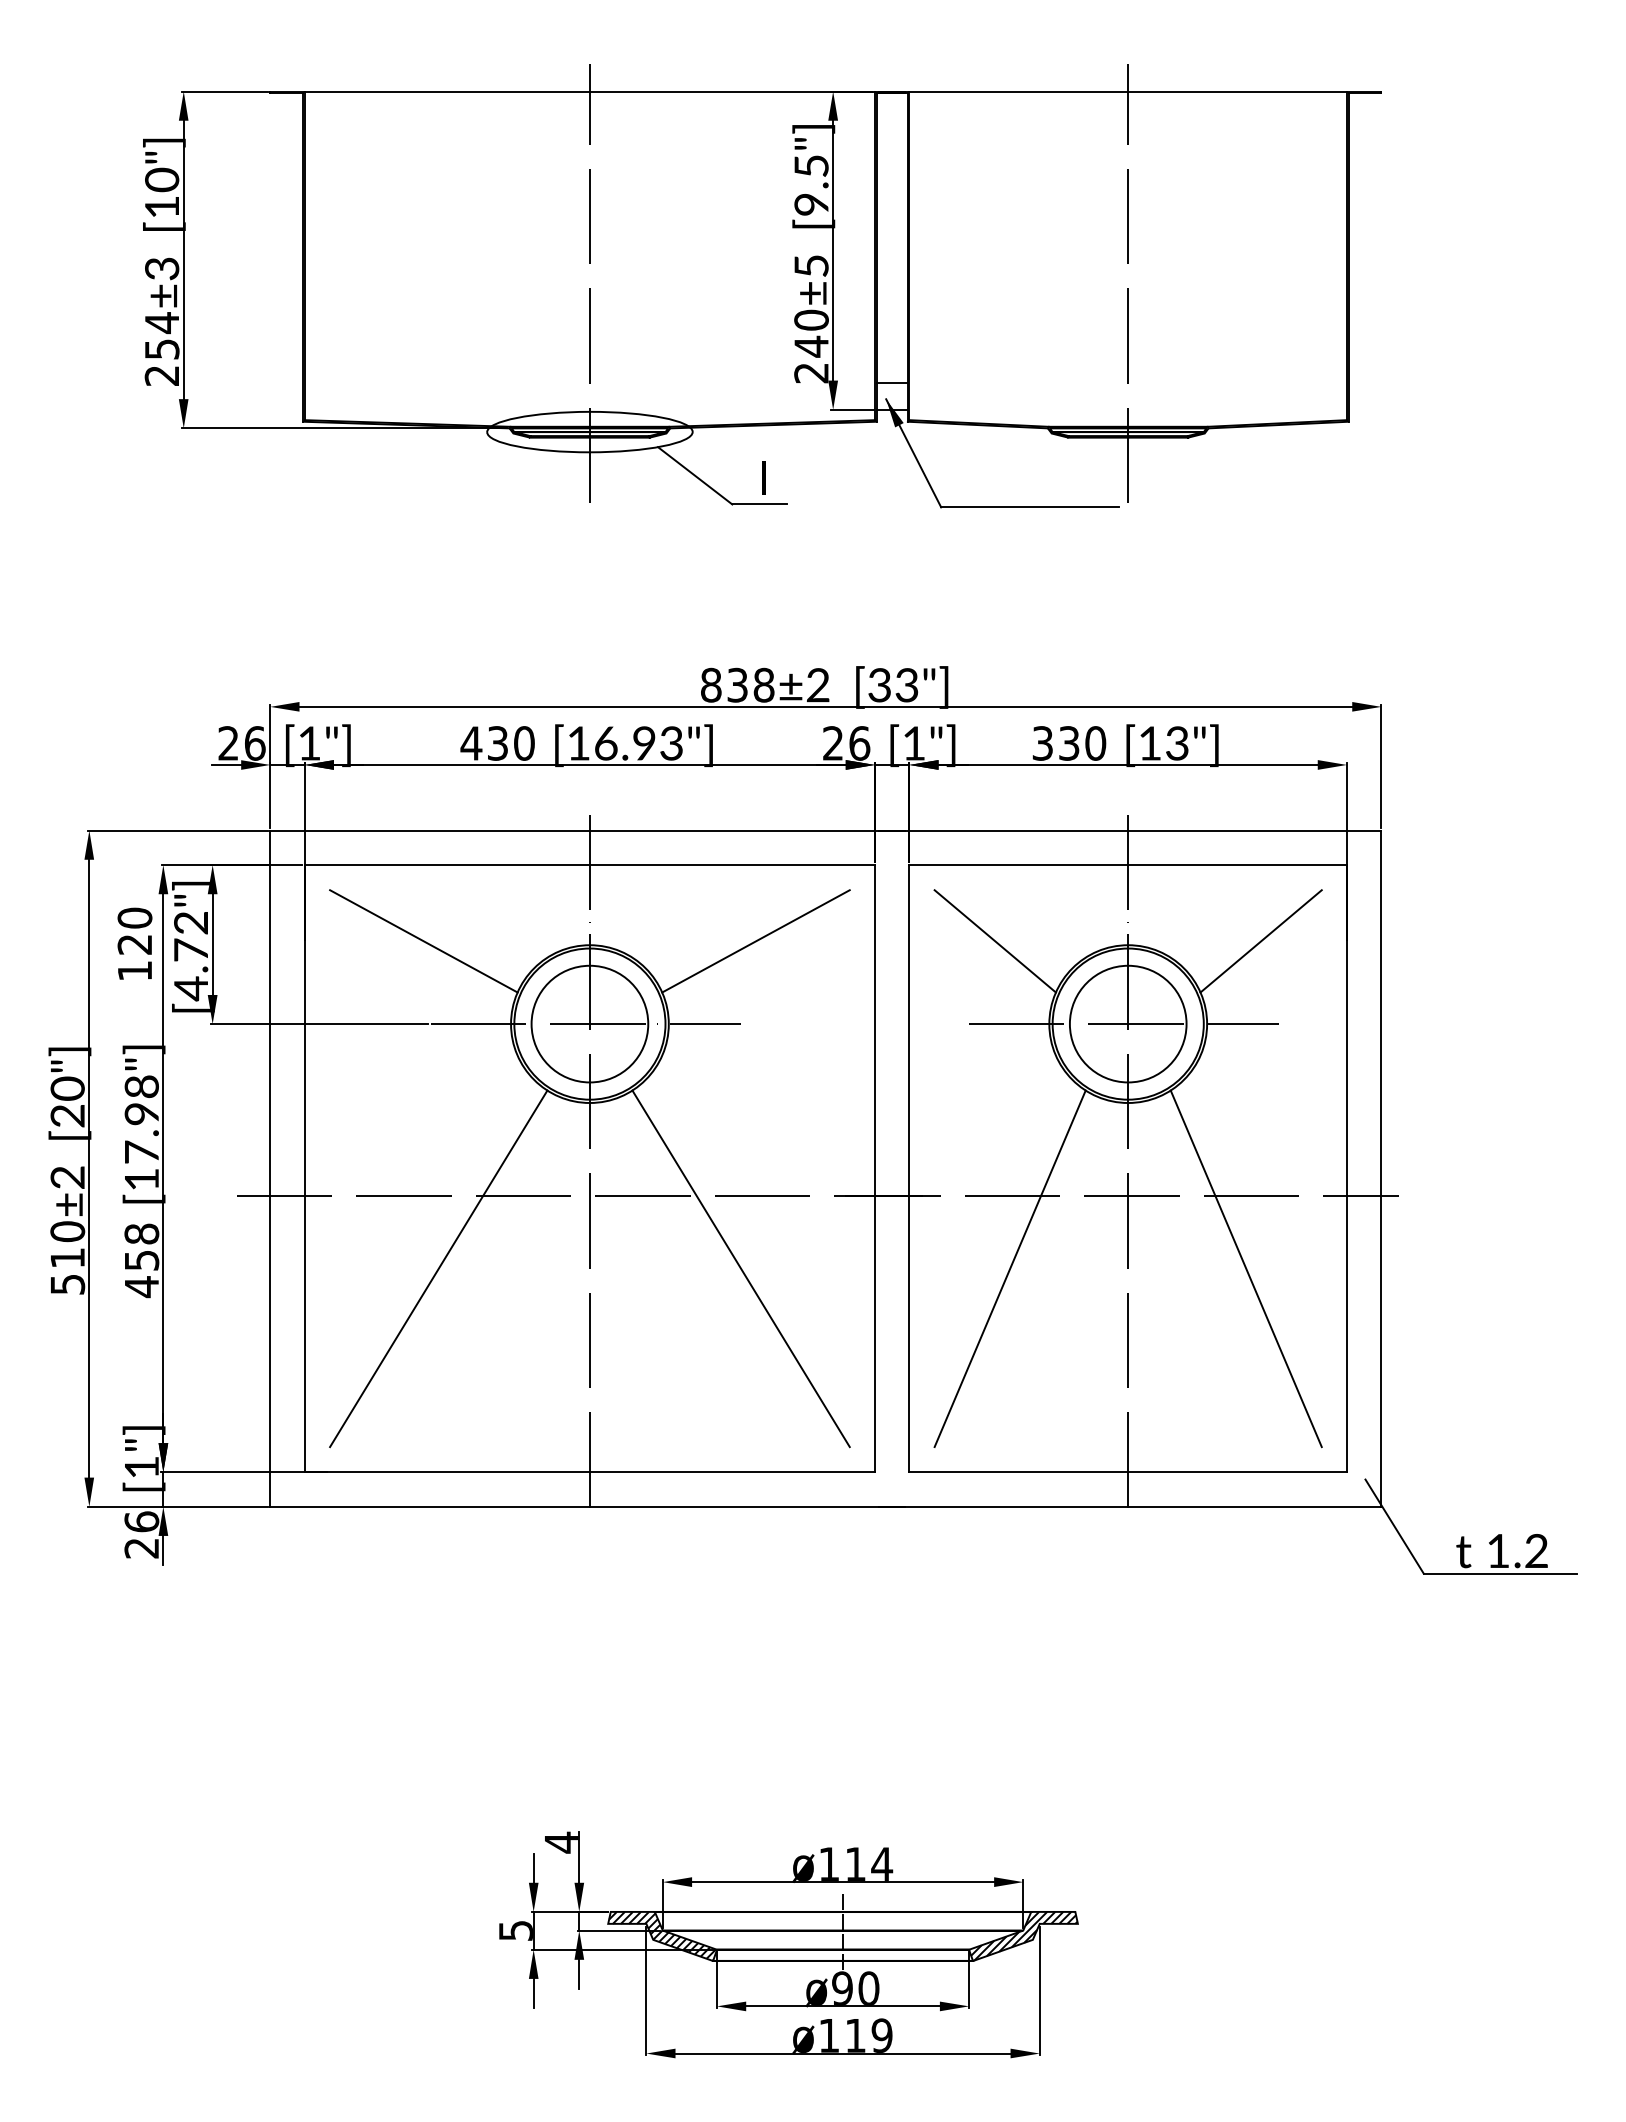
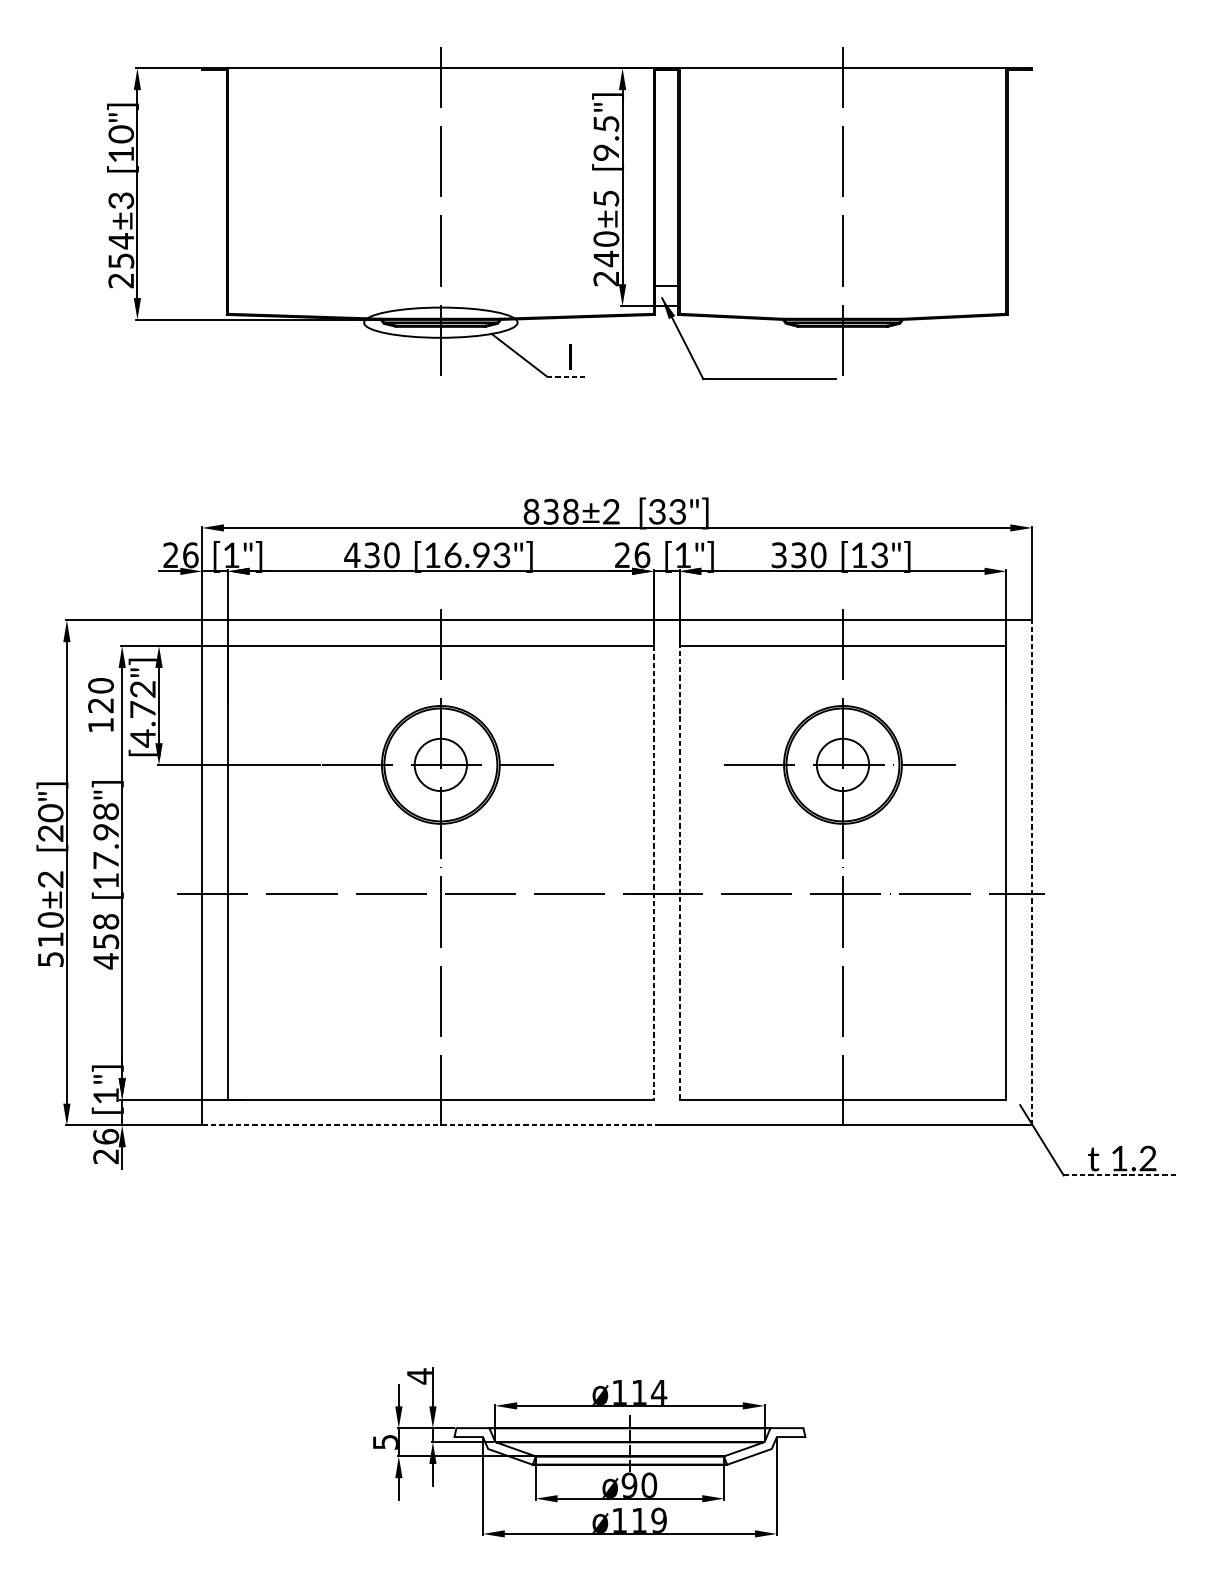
line: (759, 504) -> (567, 376), solid -> dashed
line: (423, 941) -> (316, 703), removed
line: (755, 941) -> (564, 703), removed
line: (994, 941) -> (743, 703), removed
line: (1260, 941) -> (941, 703), removed
circle: (589, 1023) -> (440, 764), size x0.6
circle: (1127, 1023) -> (842, 764), size x0.6
line: (874, 1168) -> (653, 872), solid -> dashed
line: (909, 1168) -> (679, 872), solid -> dashed
line: (1381, 1168) -> (1032, 872), solid -> dashed
line: (438, 1268) -> (327, 947), removed
line: (740, 1268) -> (553, 947), removed
line: (1009, 1268) -> (754, 947), removed
line: (1245, 1268) -> (930, 947), removed
line: (587, 1506) -> (439, 1125), solid -> dashed
line: (1500, 1573) -> (1121, 1175), solid -> dashed
hatch: (662, 1935) -> (495, 1445), removed
hatch: (1023, 1935) -> (764, 1445), removed

